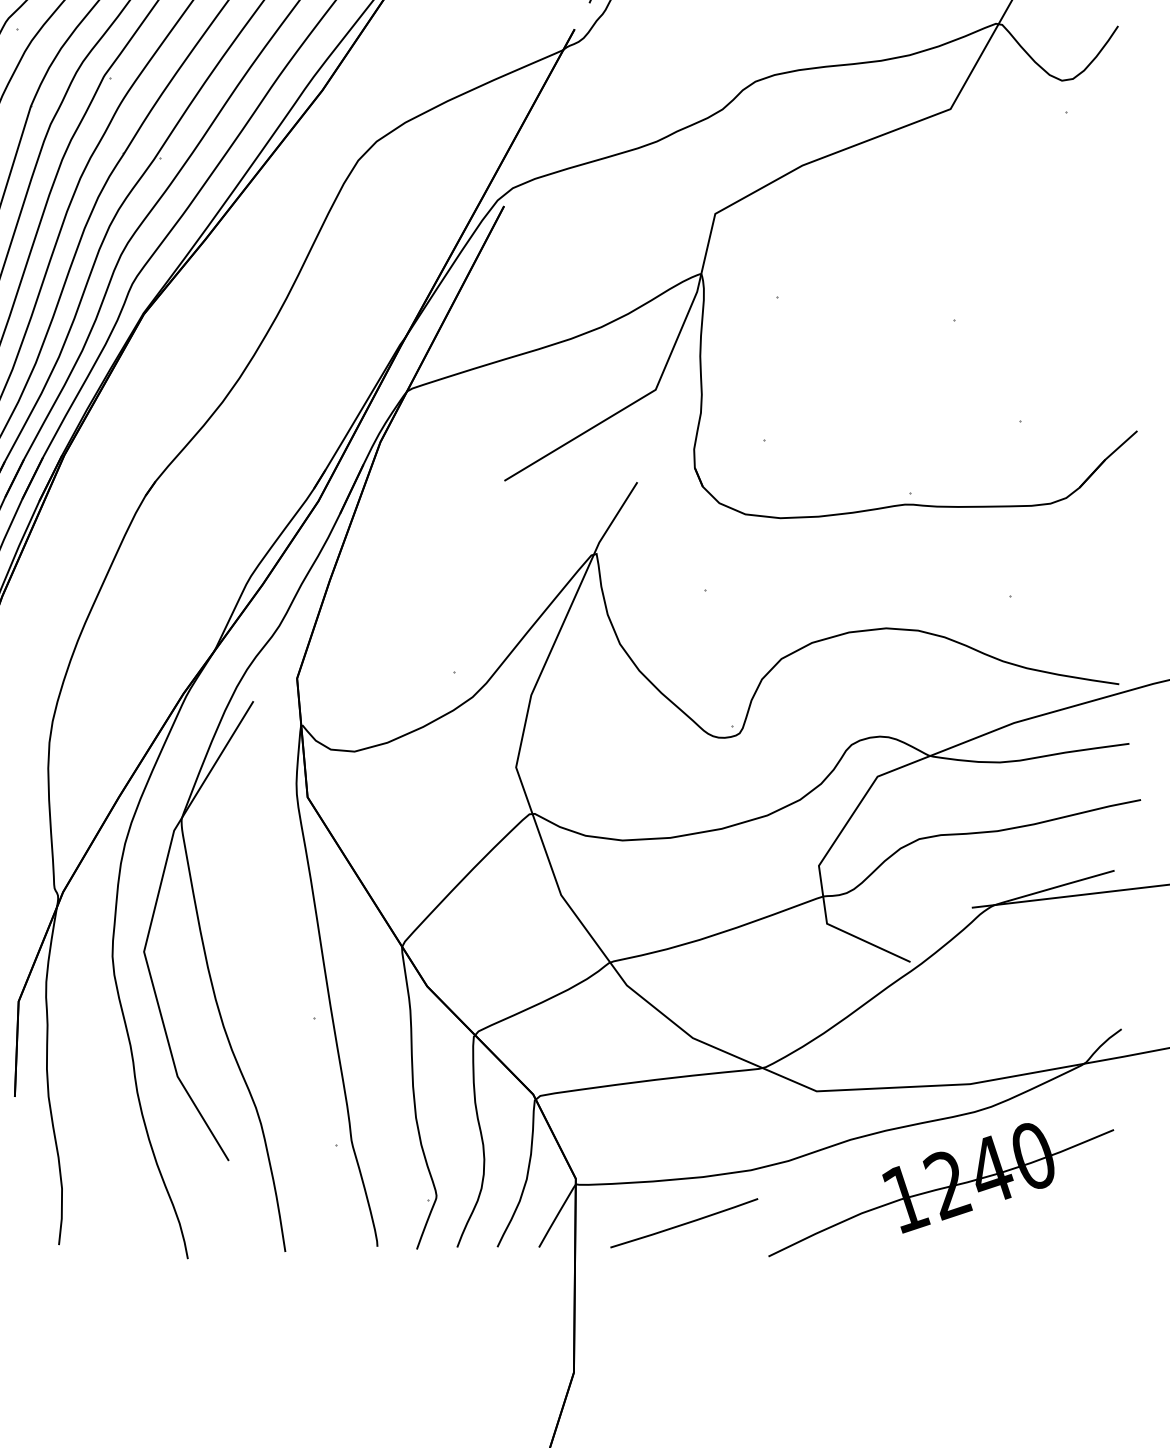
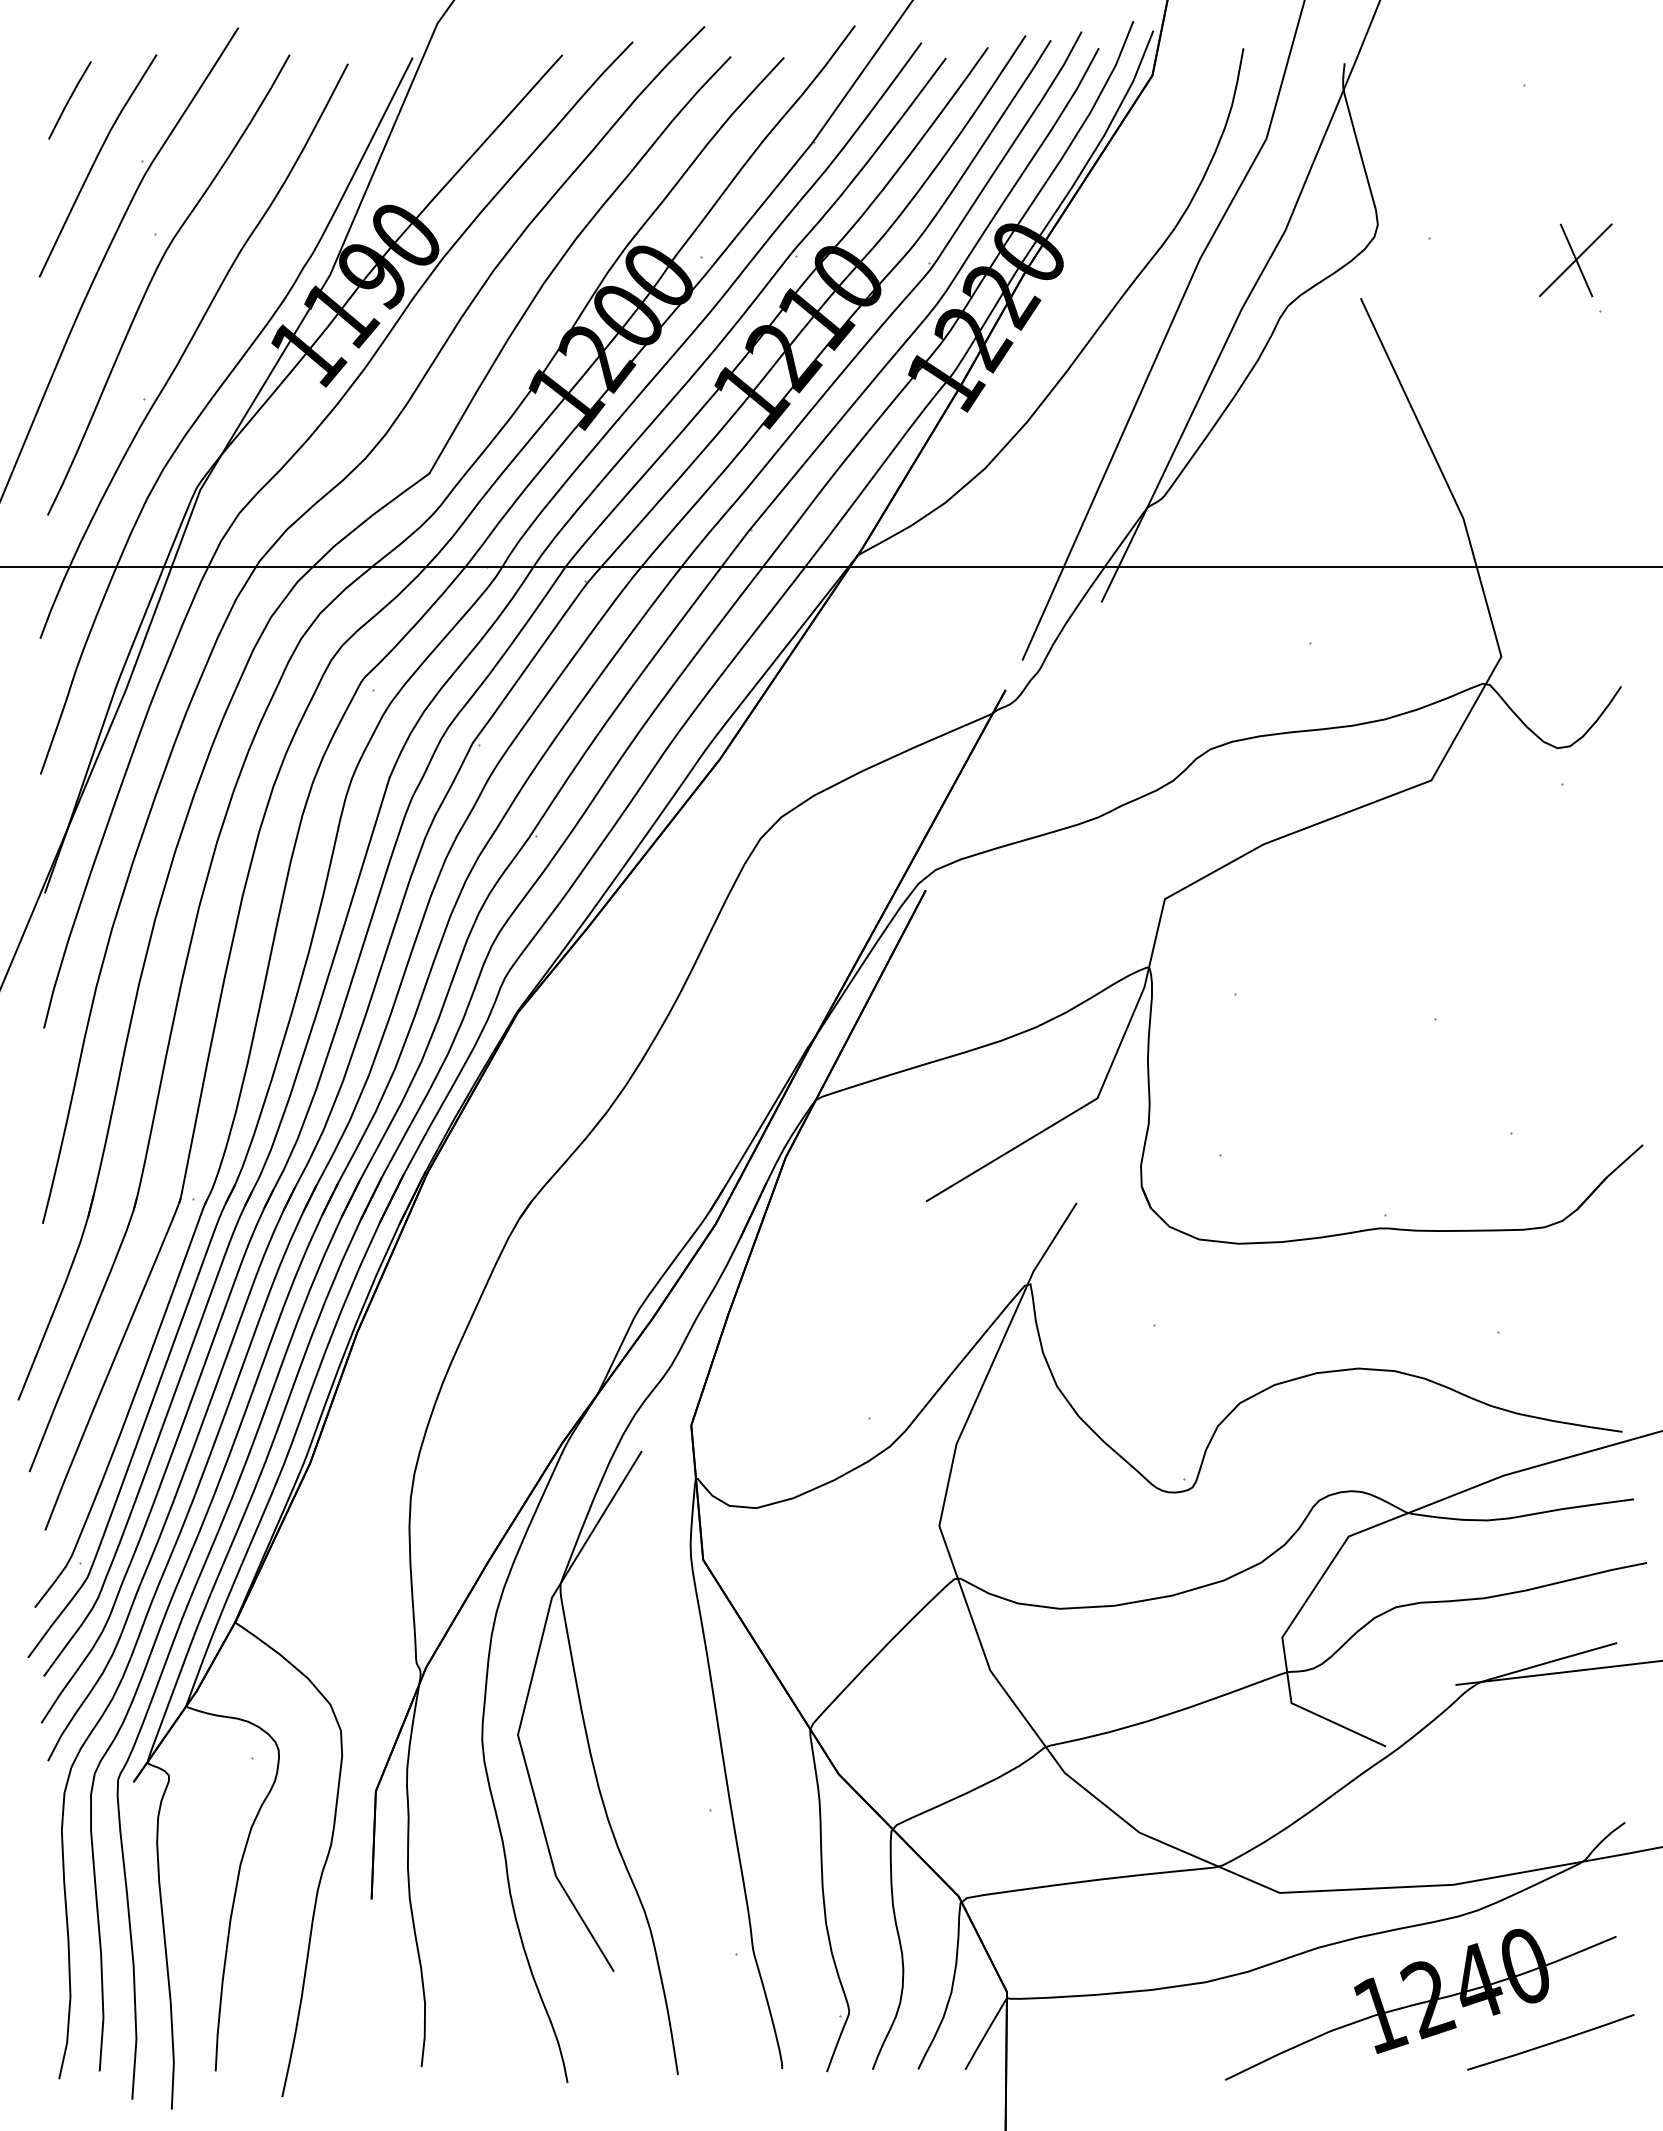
line: (684, 1223) -> (1550, 2042), moved

